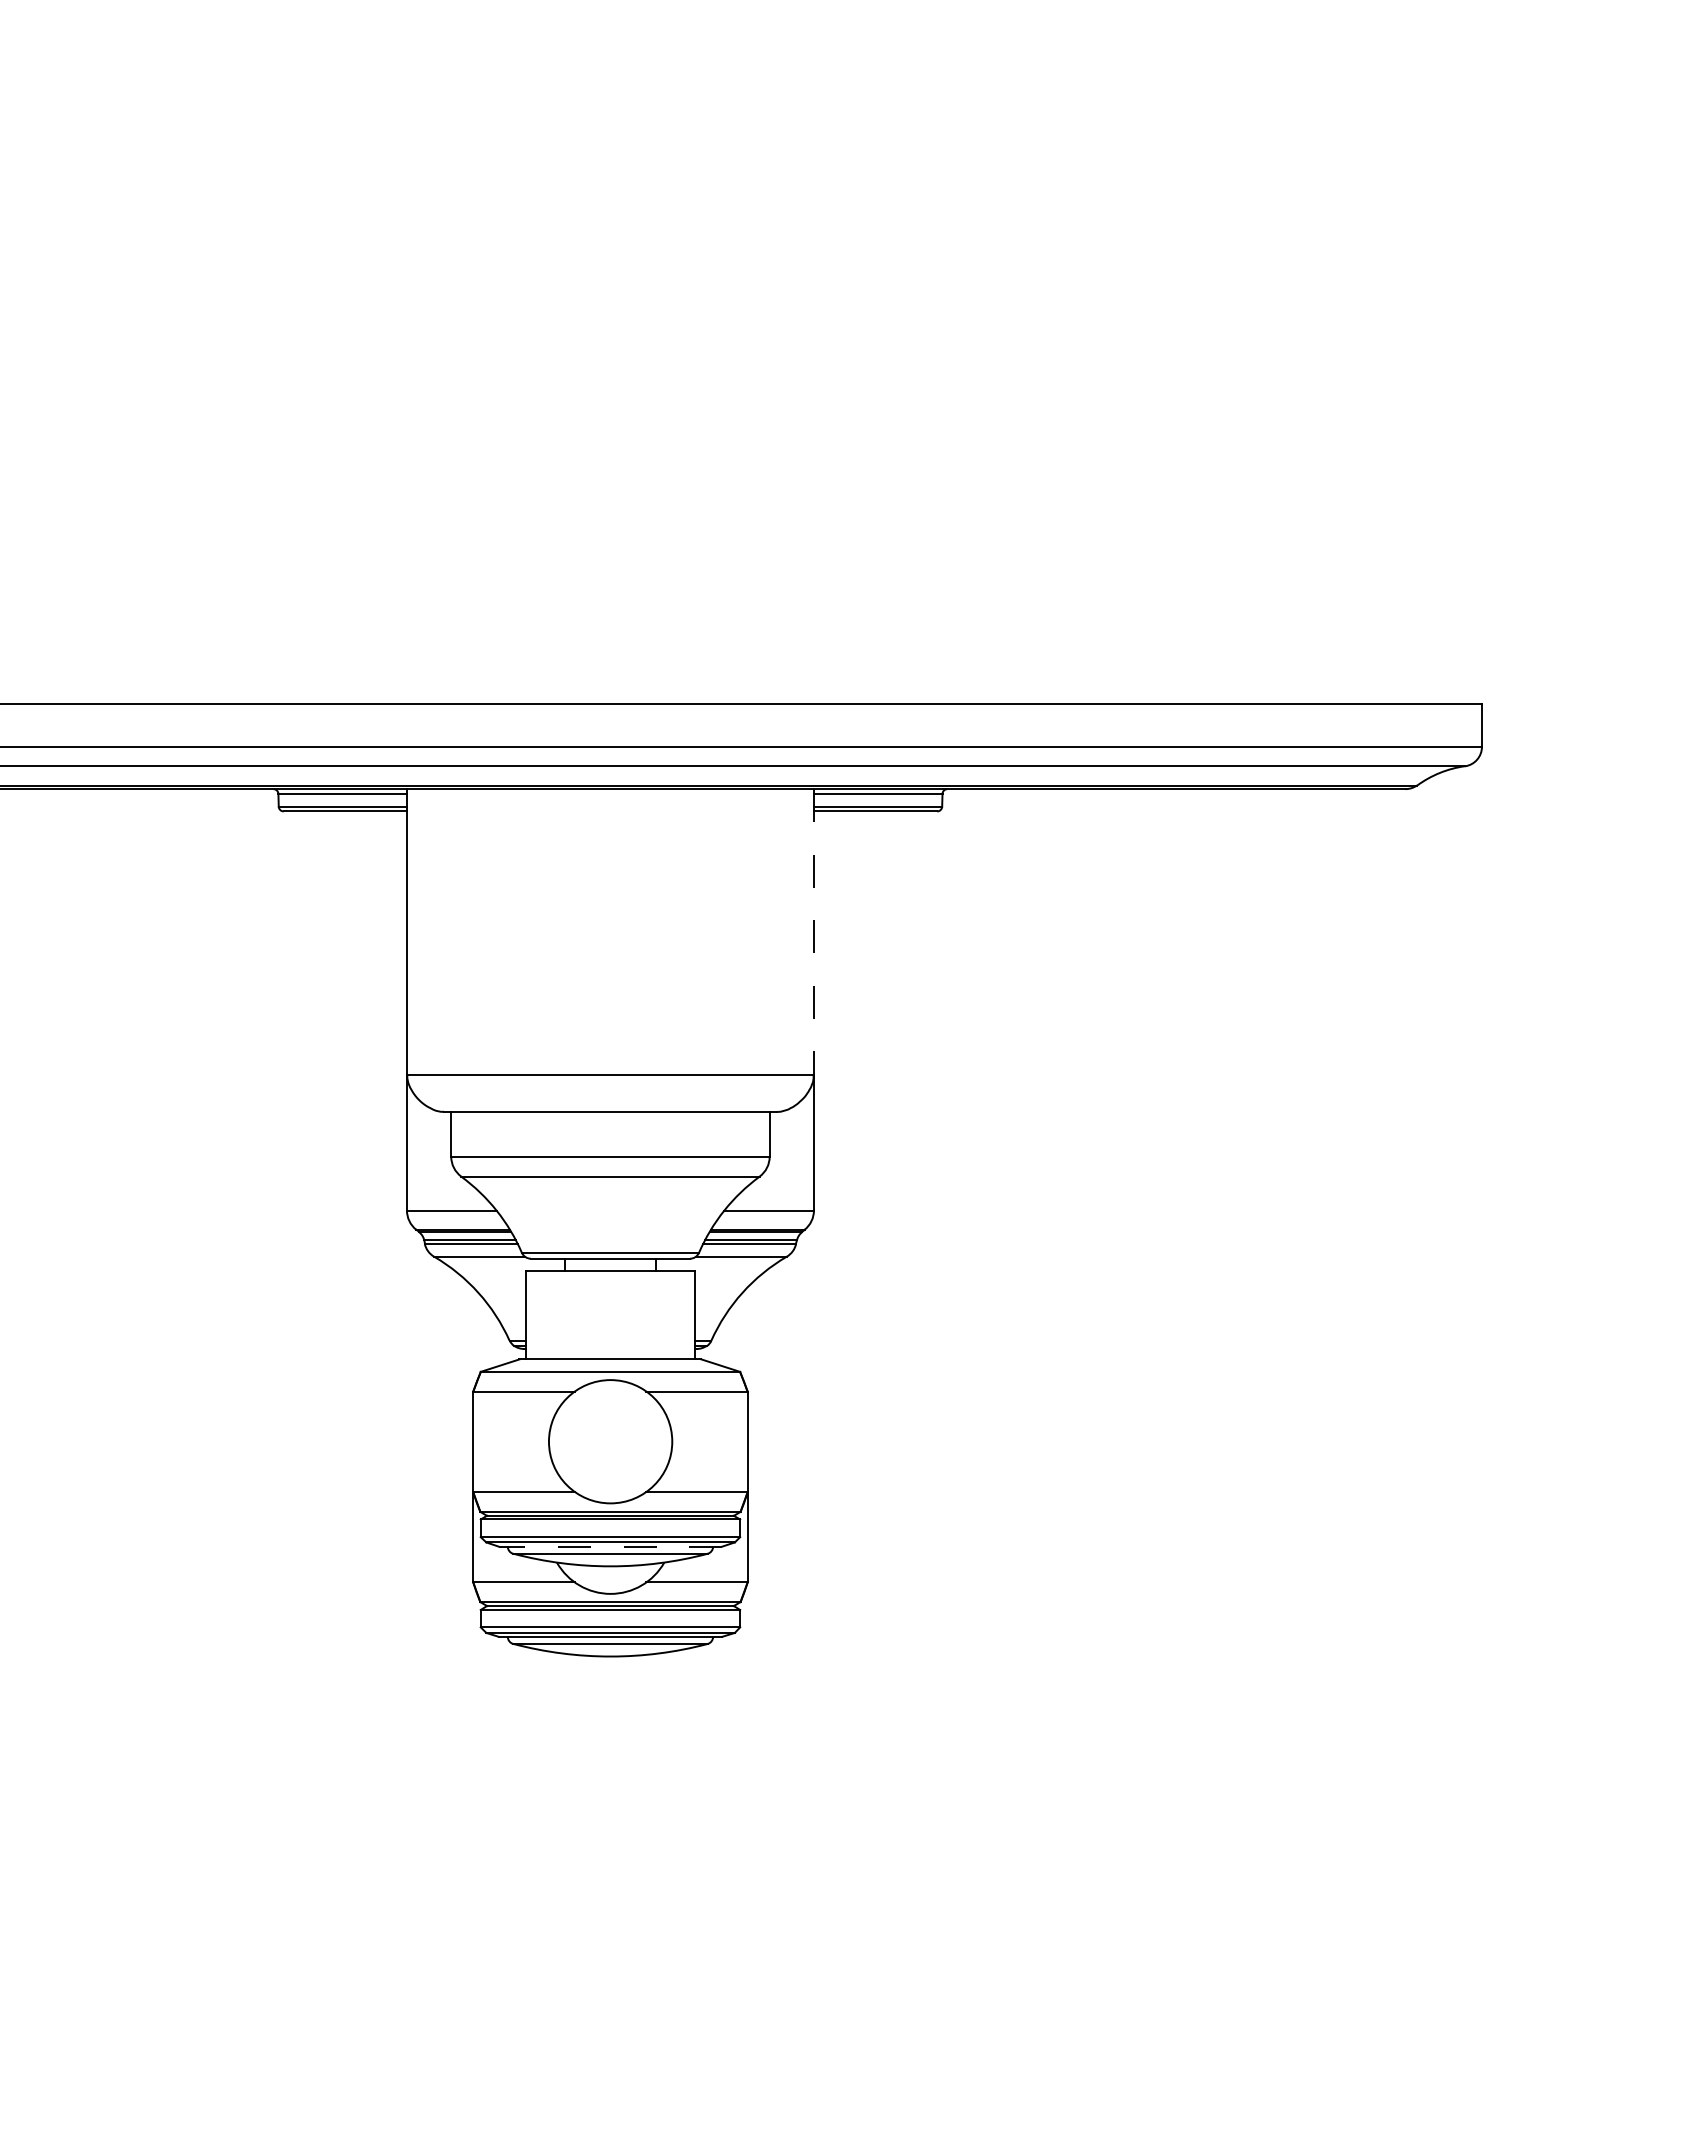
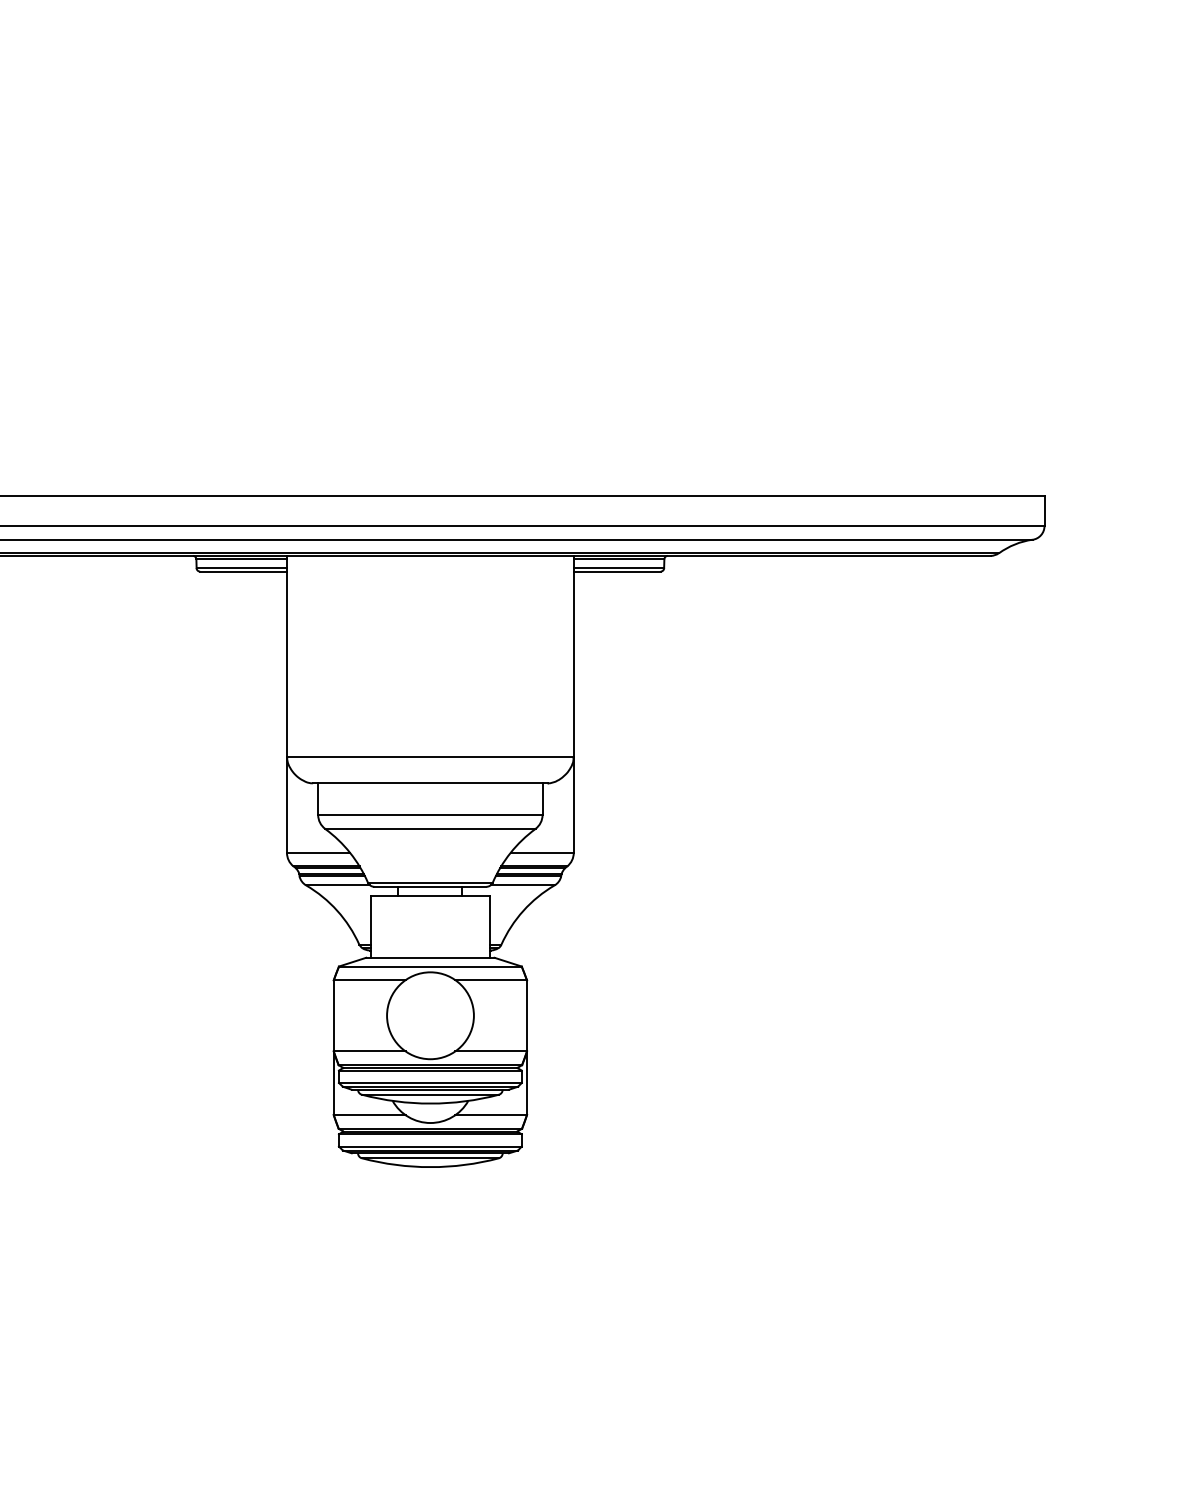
line: (813, 932) -> (573, 656), dashed -> solid
line: (610, 1546) -> (430, 1089), dashed -> solid

